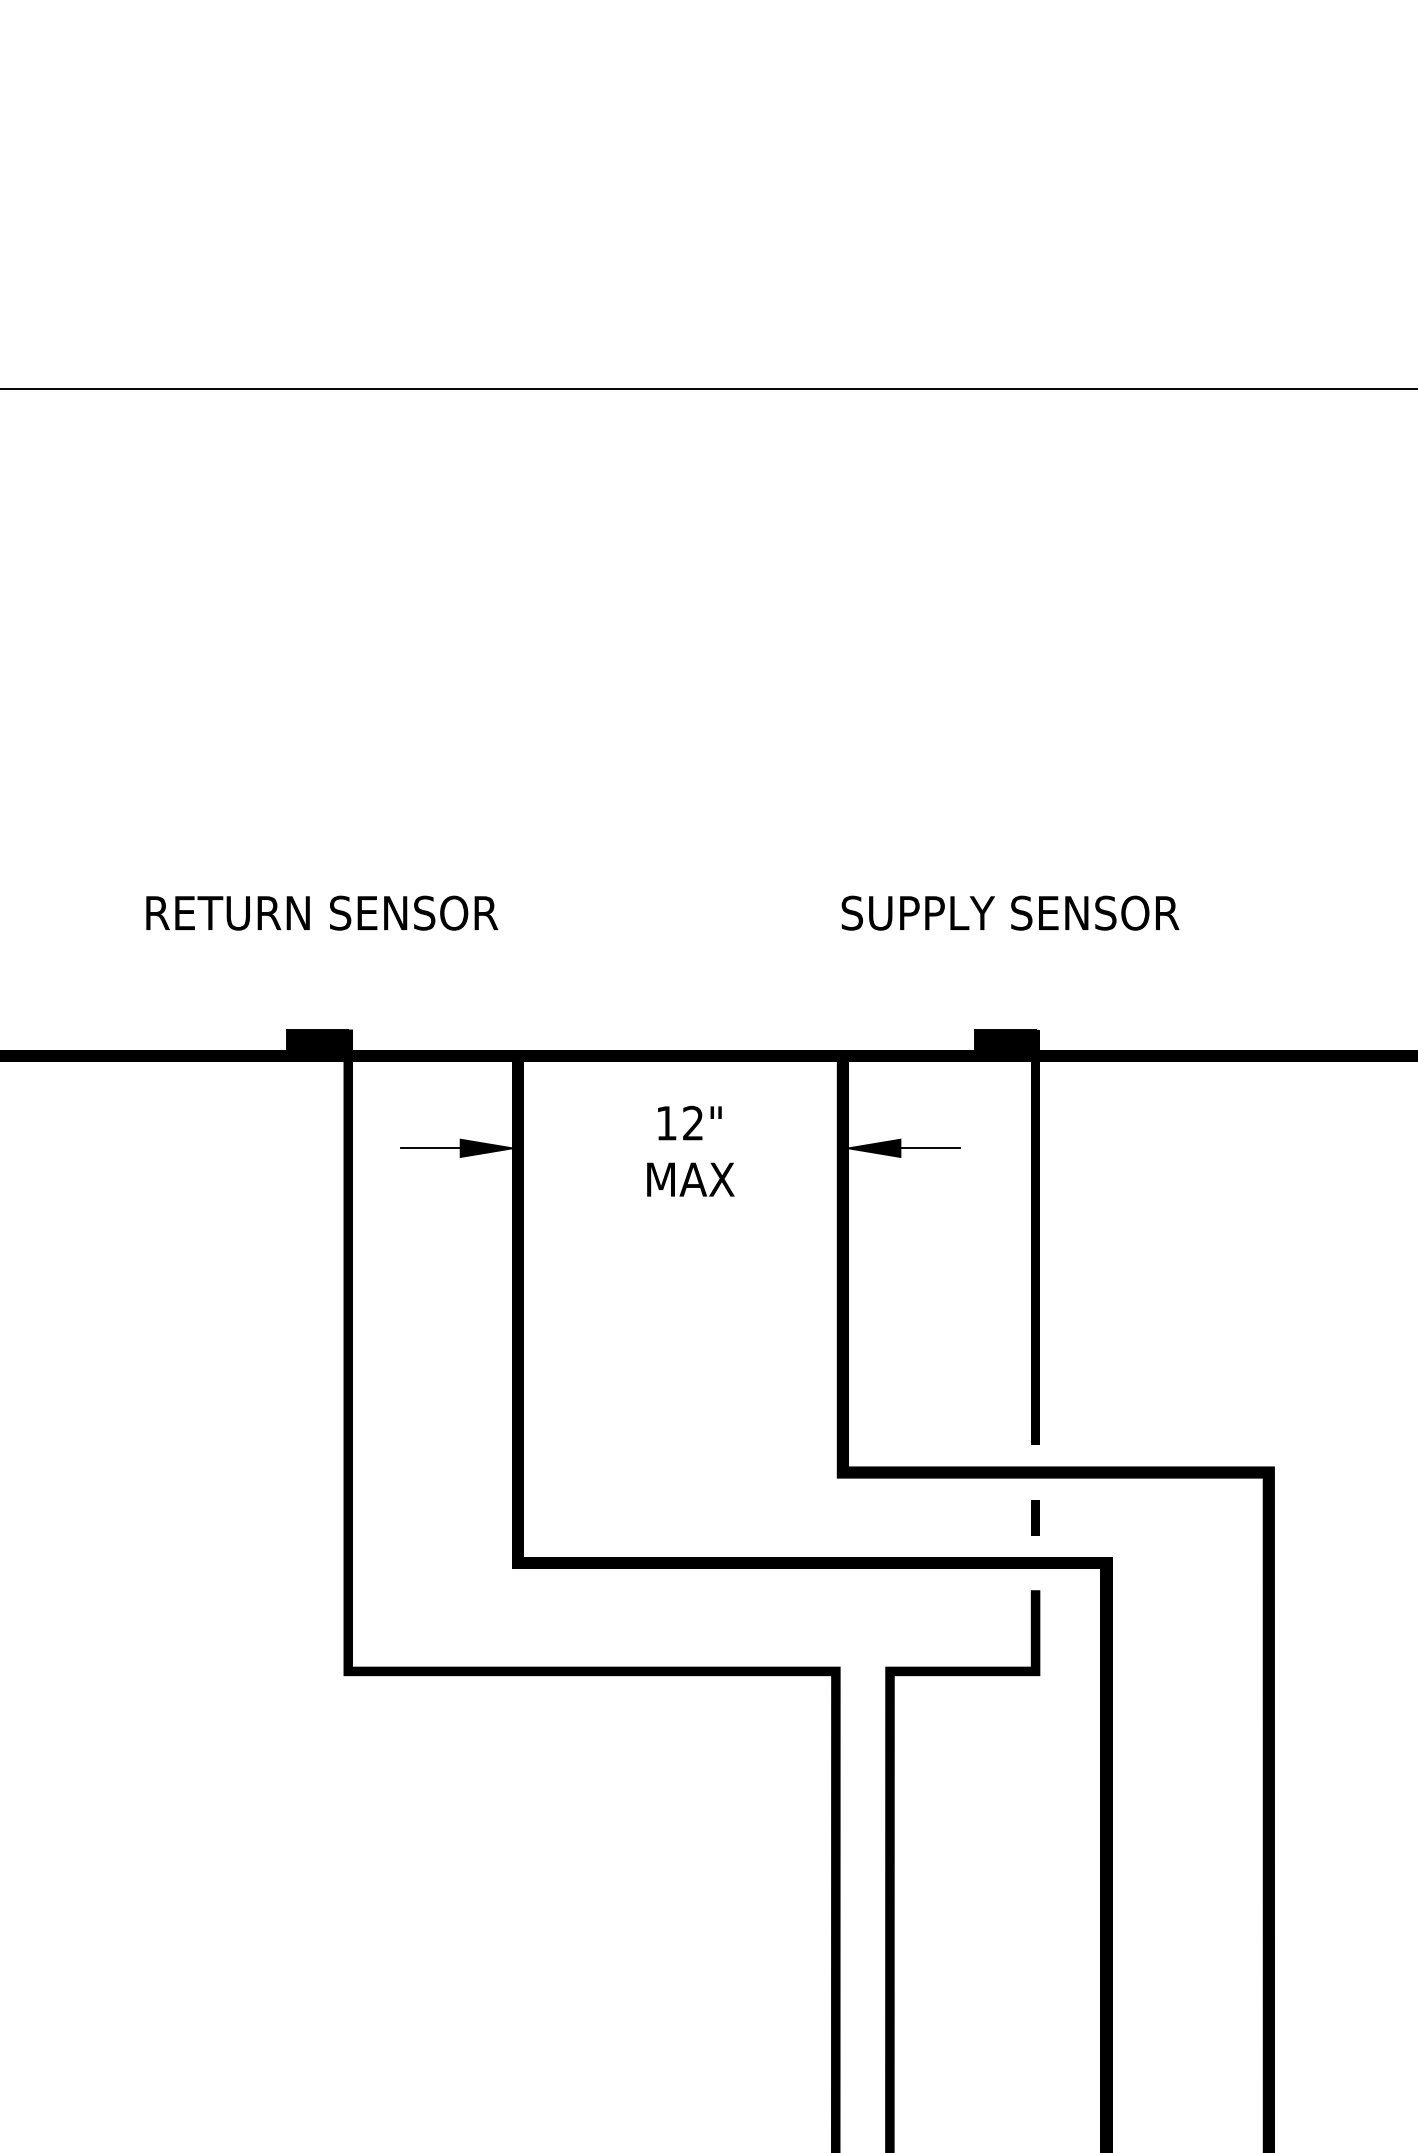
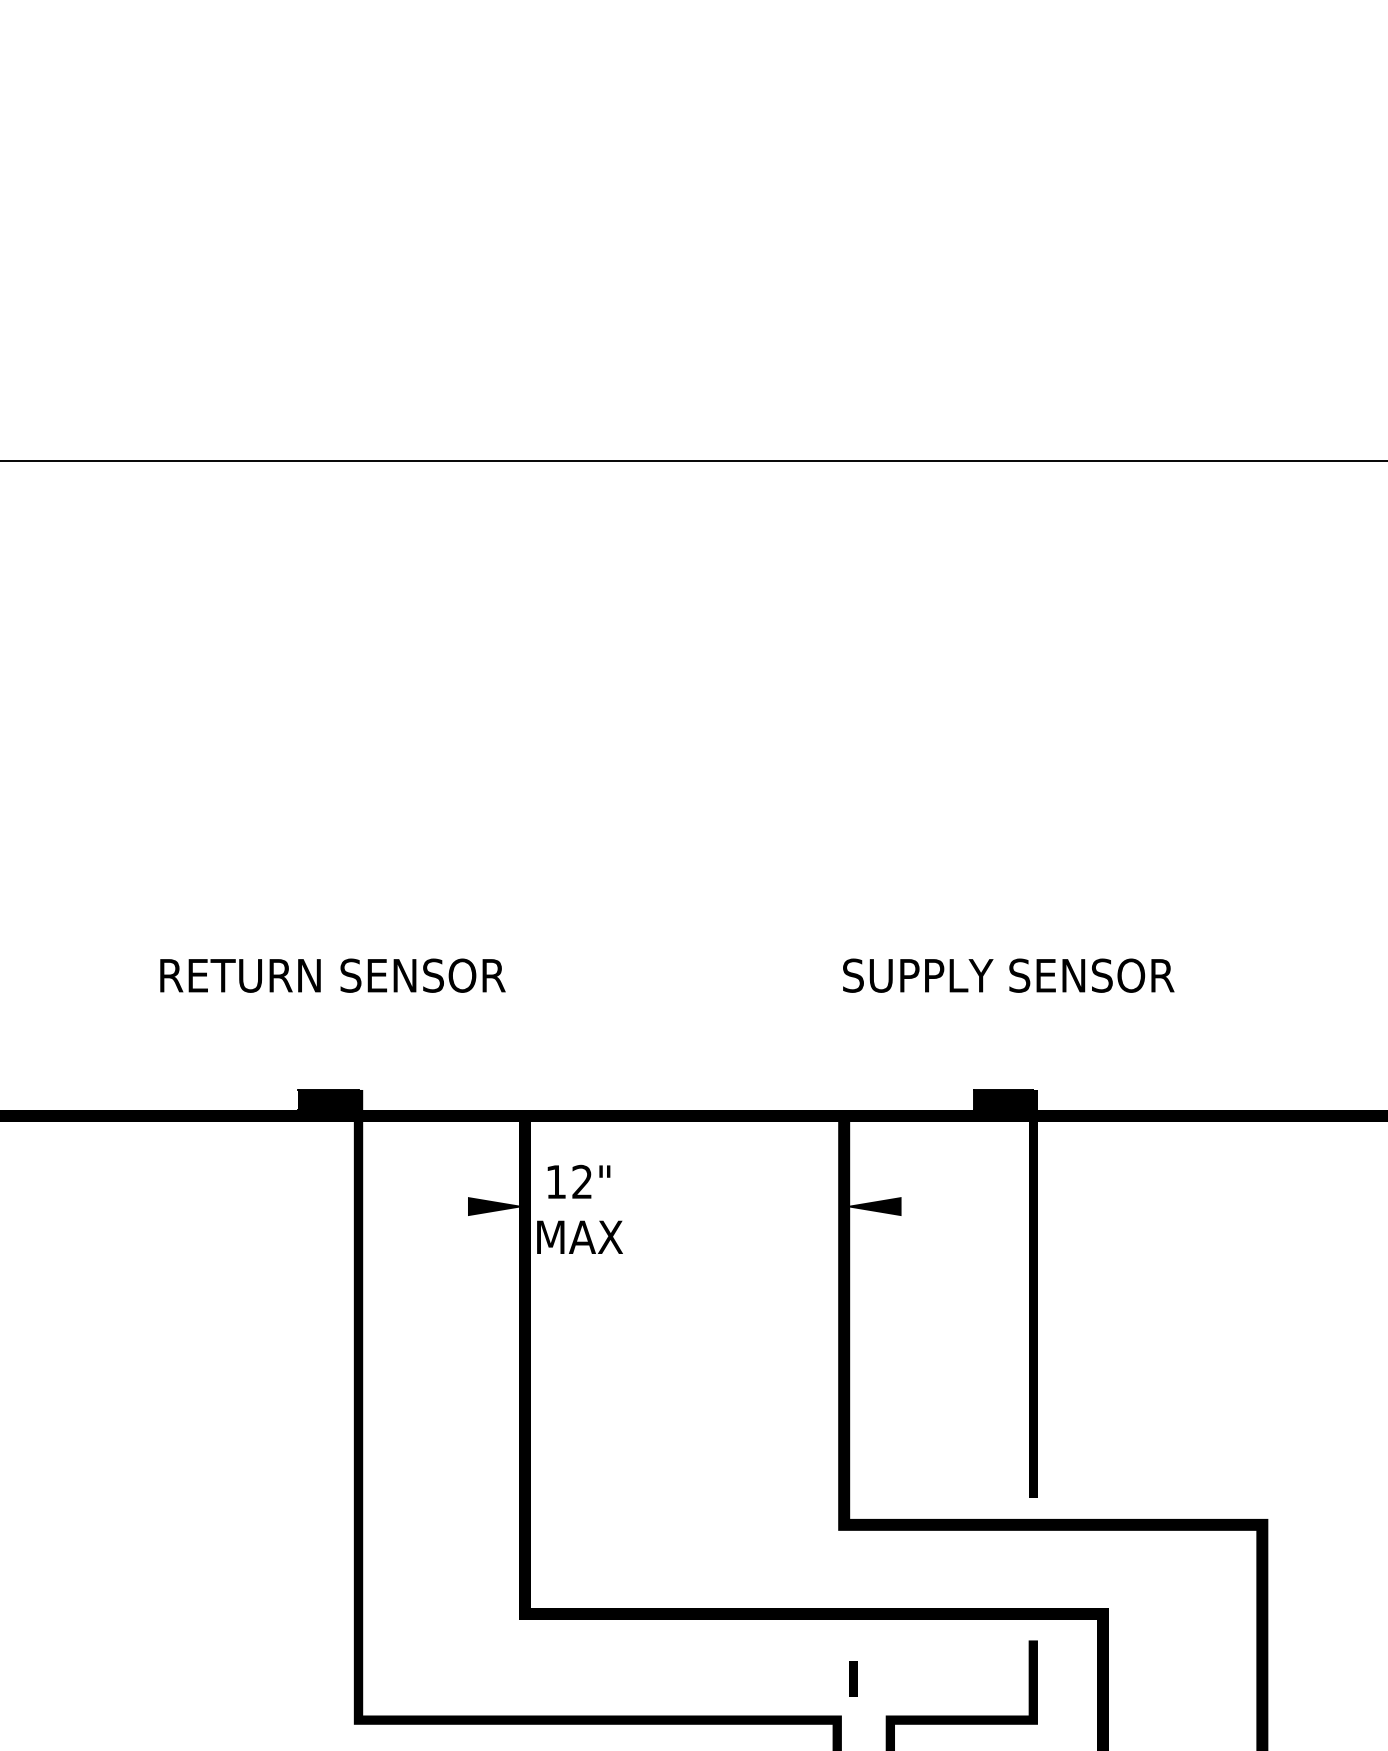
line: (430, 1148) -> (439, 1206), removed
line: (930, 1148) -> (930, 1206), removed
text: (690, 1150) -> (579, 1208), moved
line: (1035, 1517) -> (853, 1678), moved

